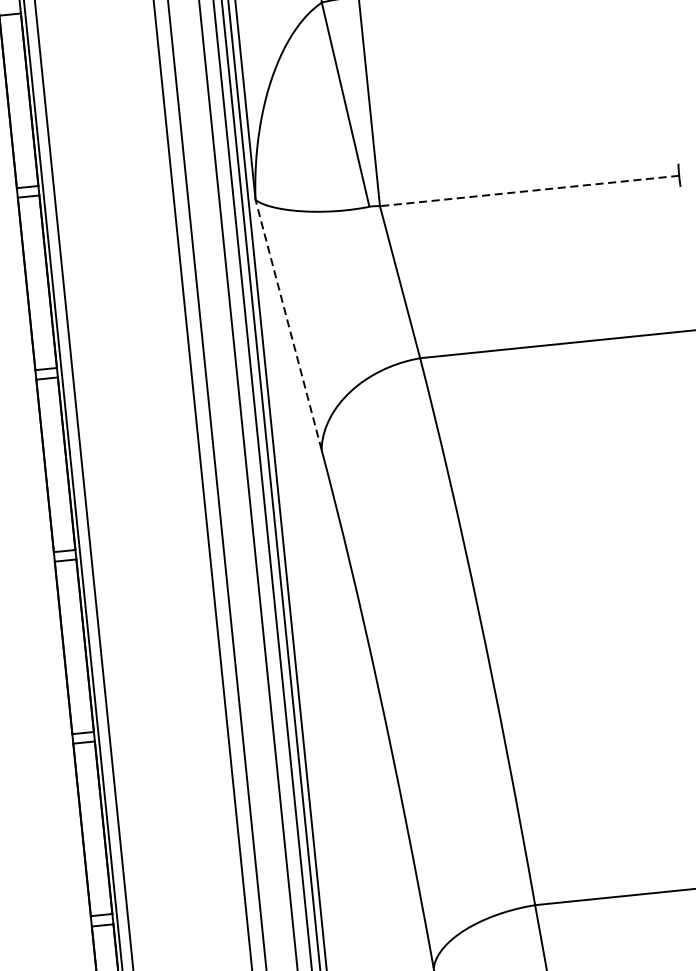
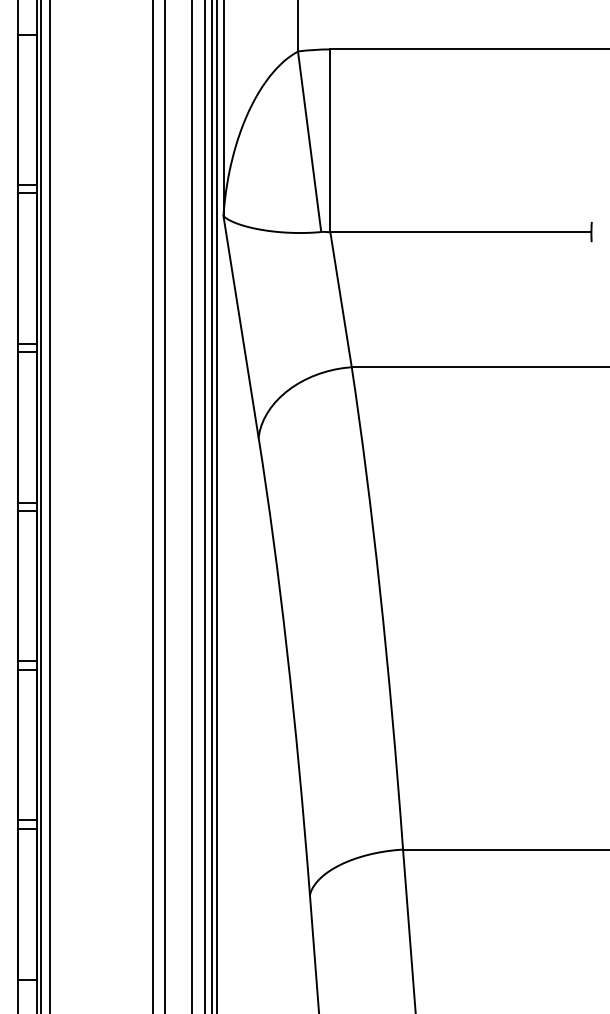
line: (529, 191) -> (460, 232), dashed -> solid
line: (287, 324) -> (240, 326), dashed -> solid

